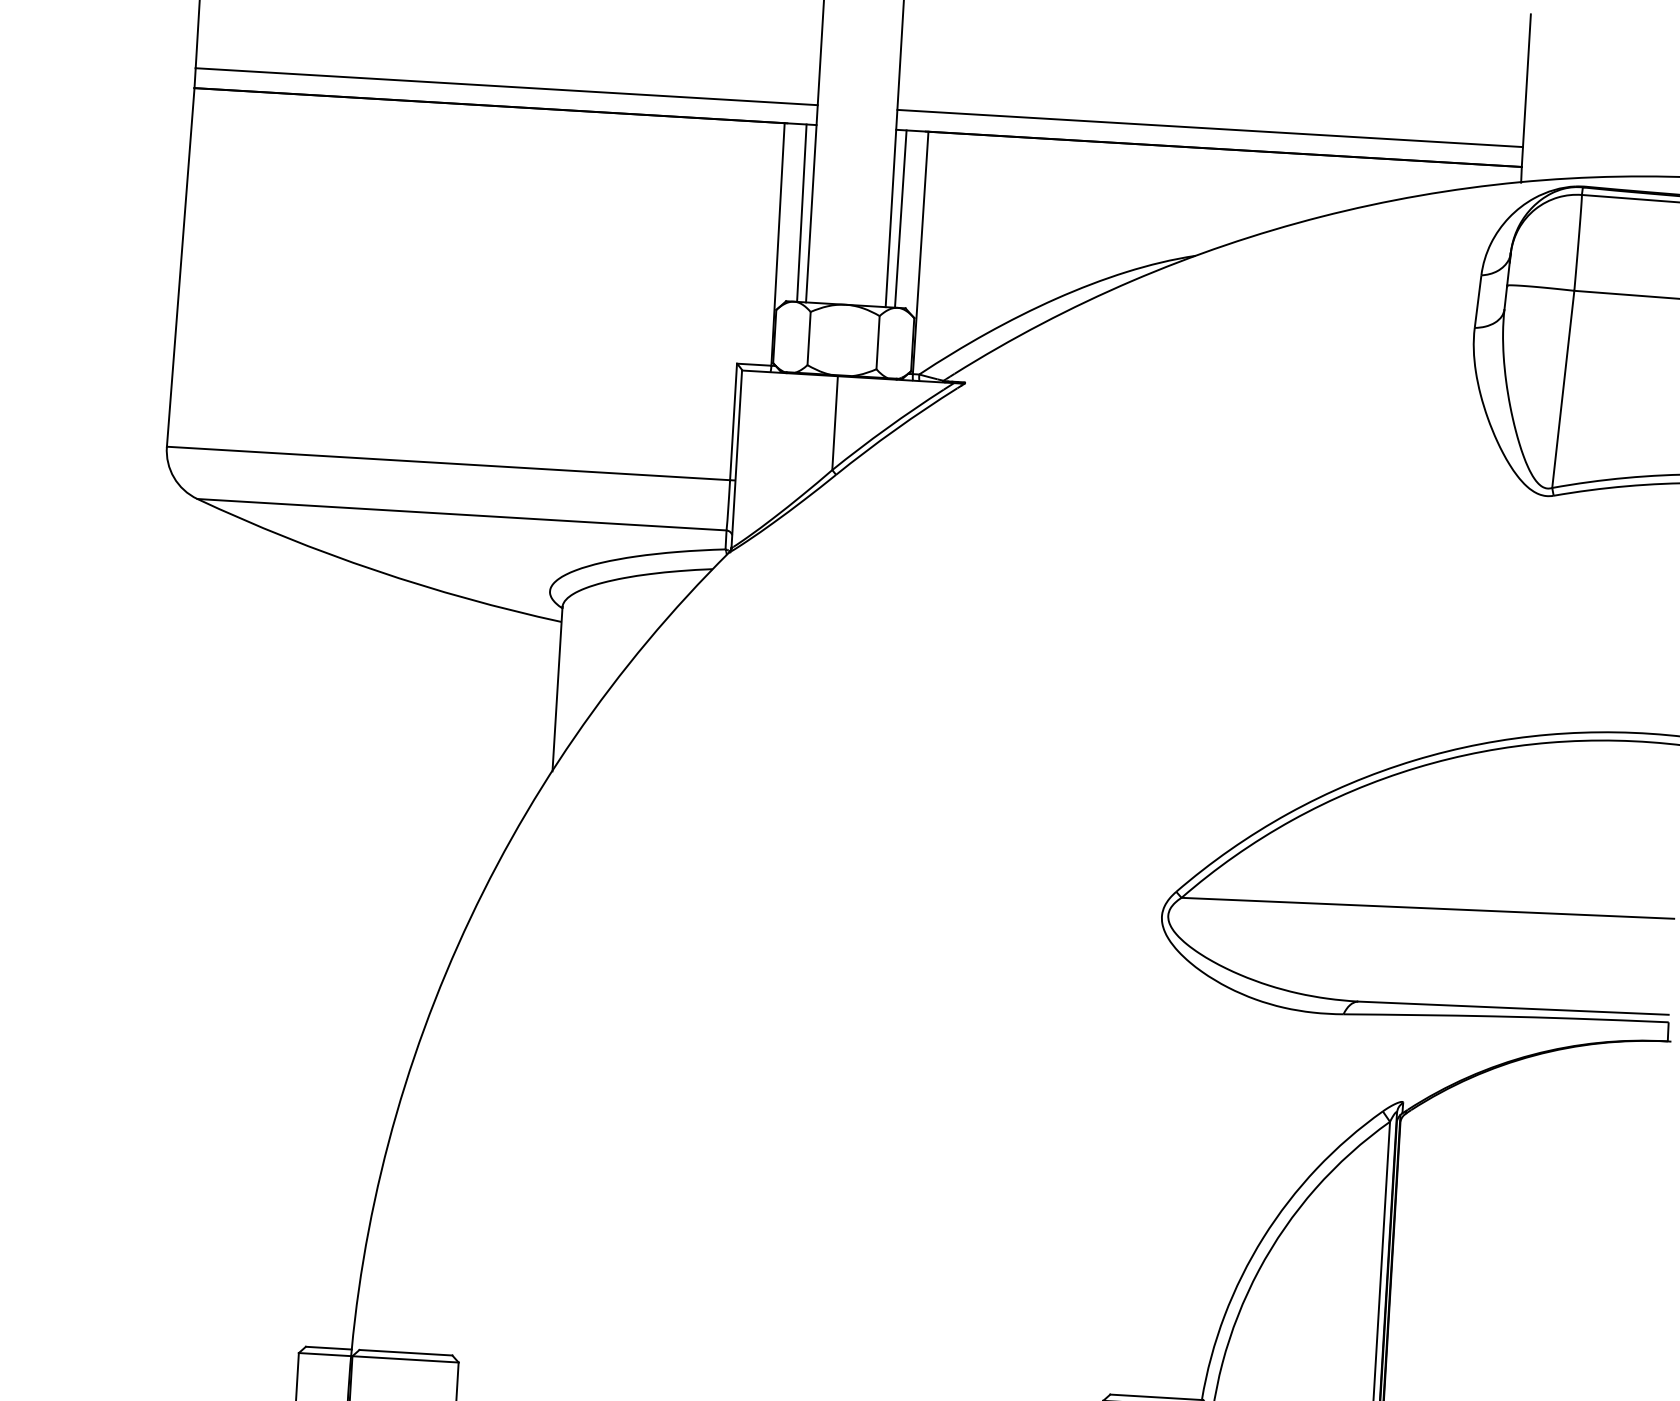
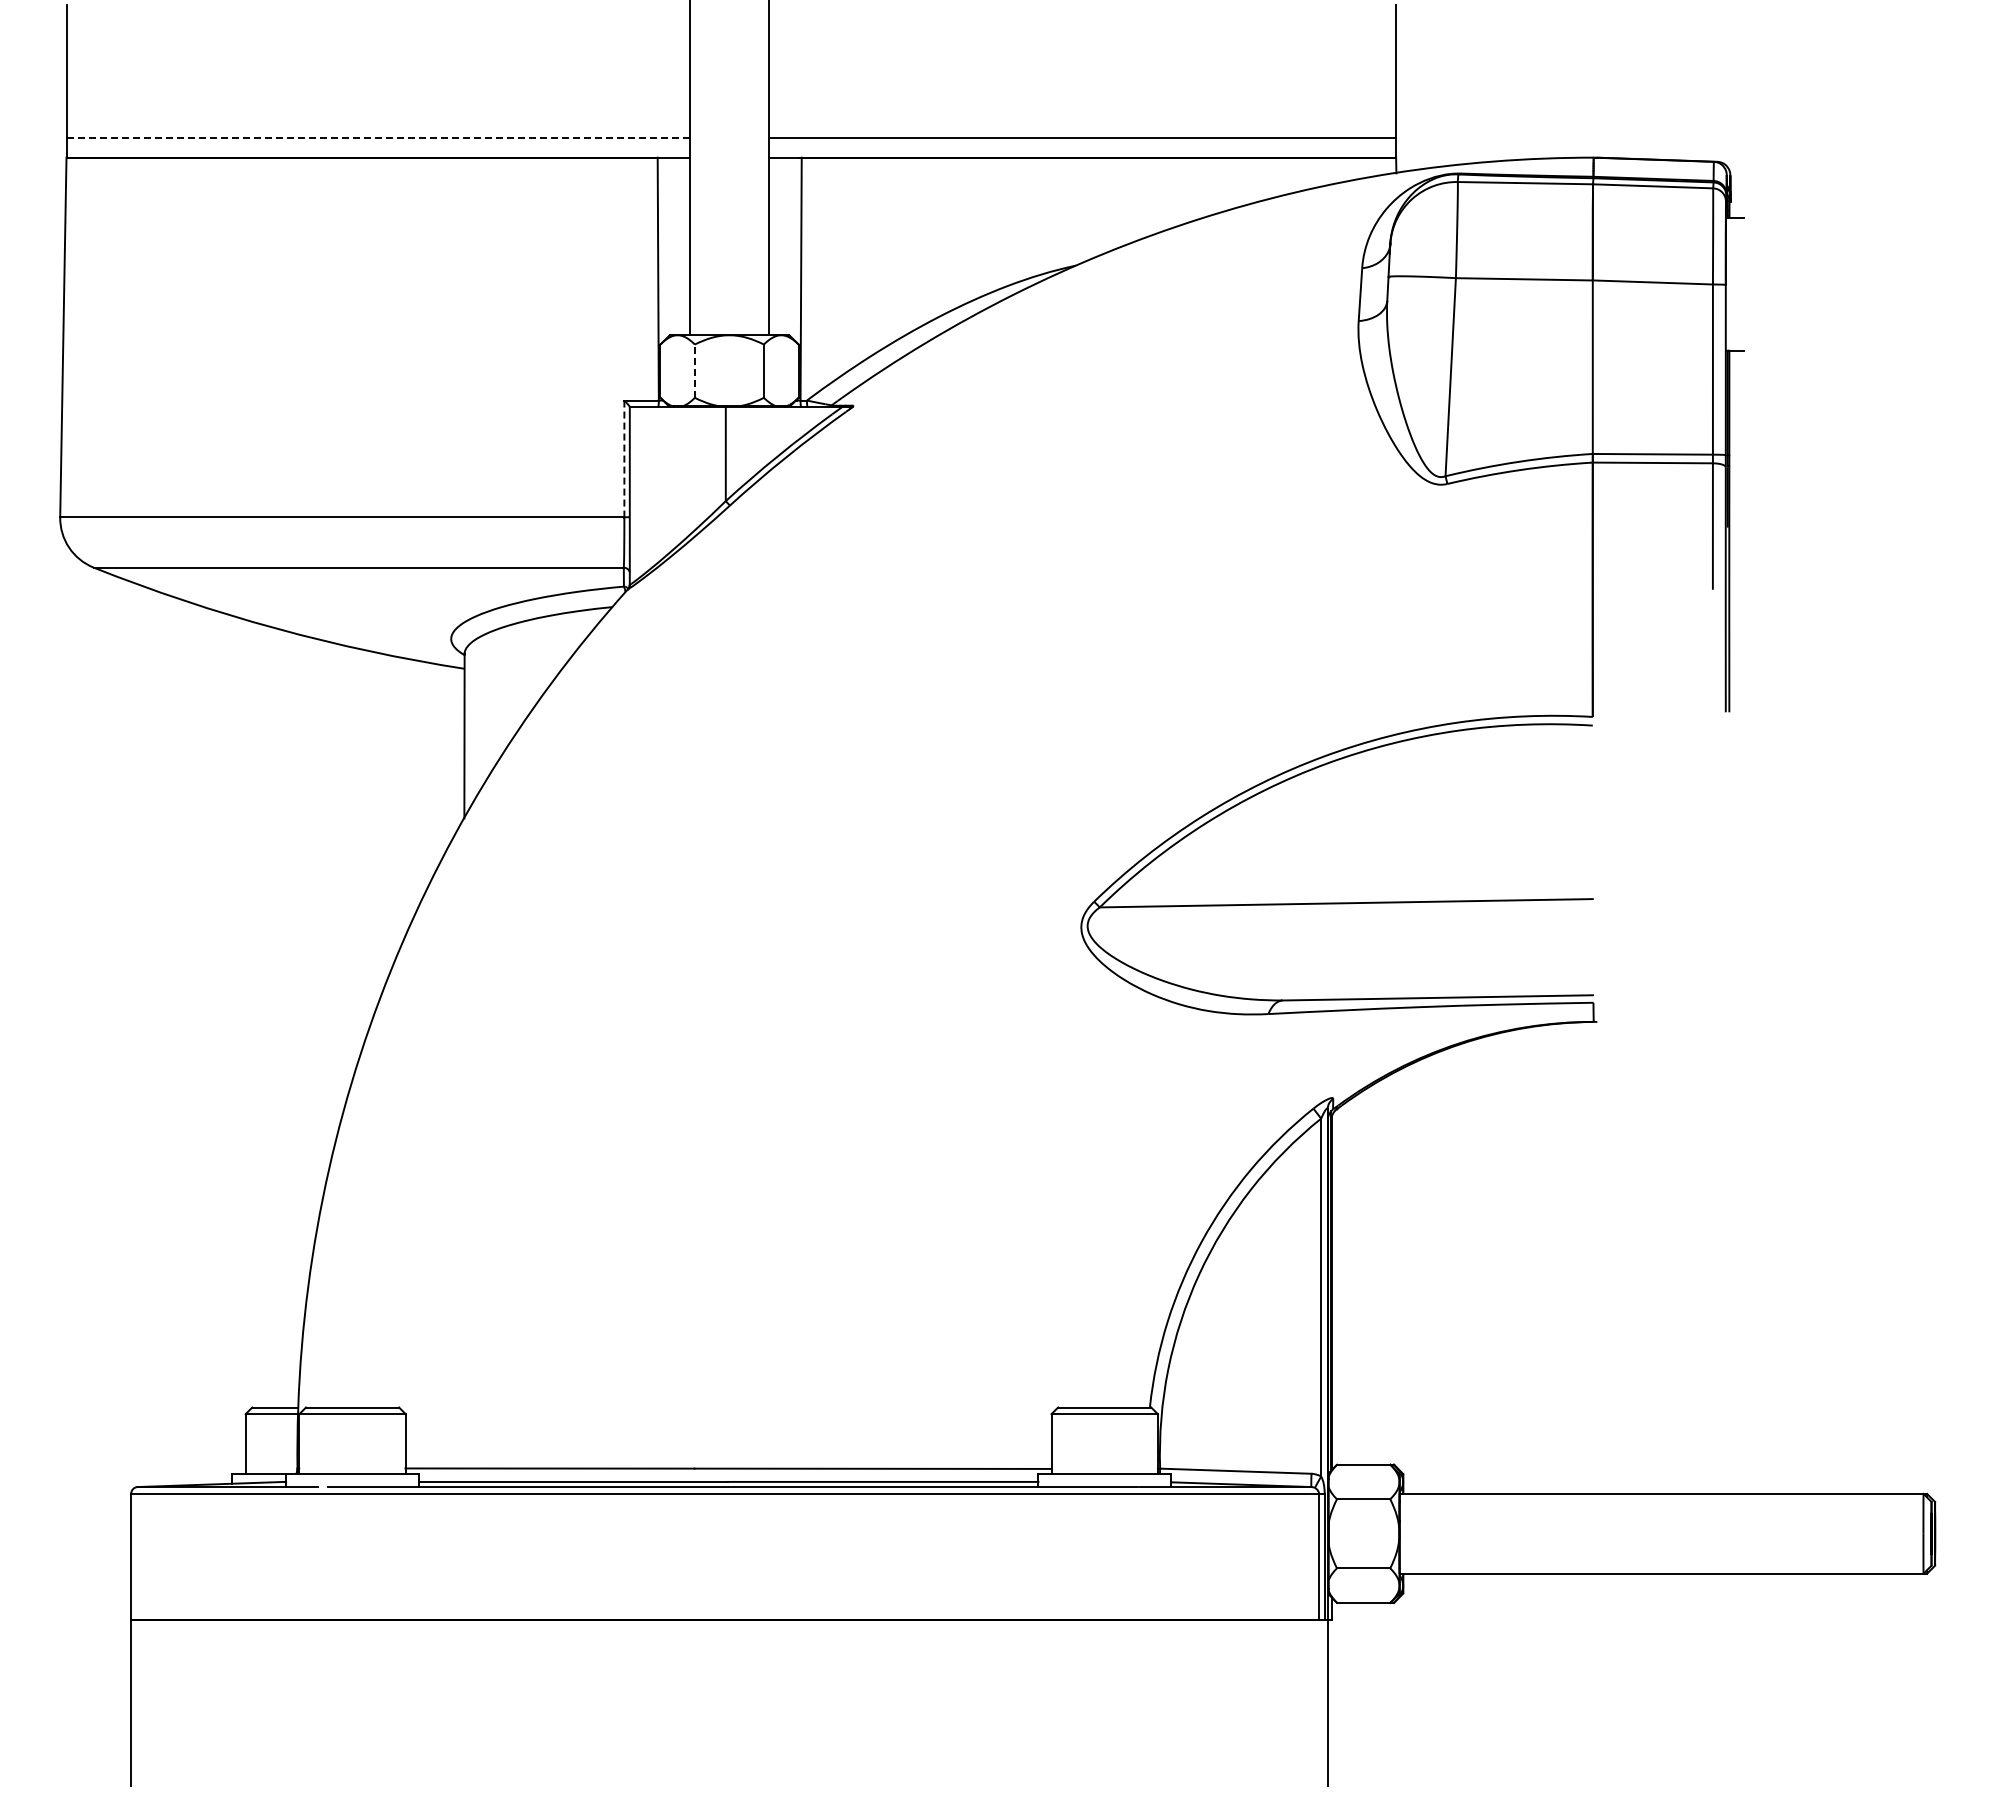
line: (507, 86) -> (378, 137), solid -> dashed
line: (801, 213) -> (679, 246), removed
line: (899, 219) -> (778, 246), removed
line: (808, 338) -> (694, 371), solid -> dashed
line: (733, 422) -> (624, 459), solid -> dashed

